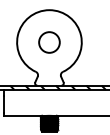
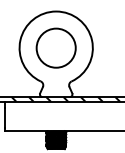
circle: (49, 42) -> (56, 48), size x1.67

